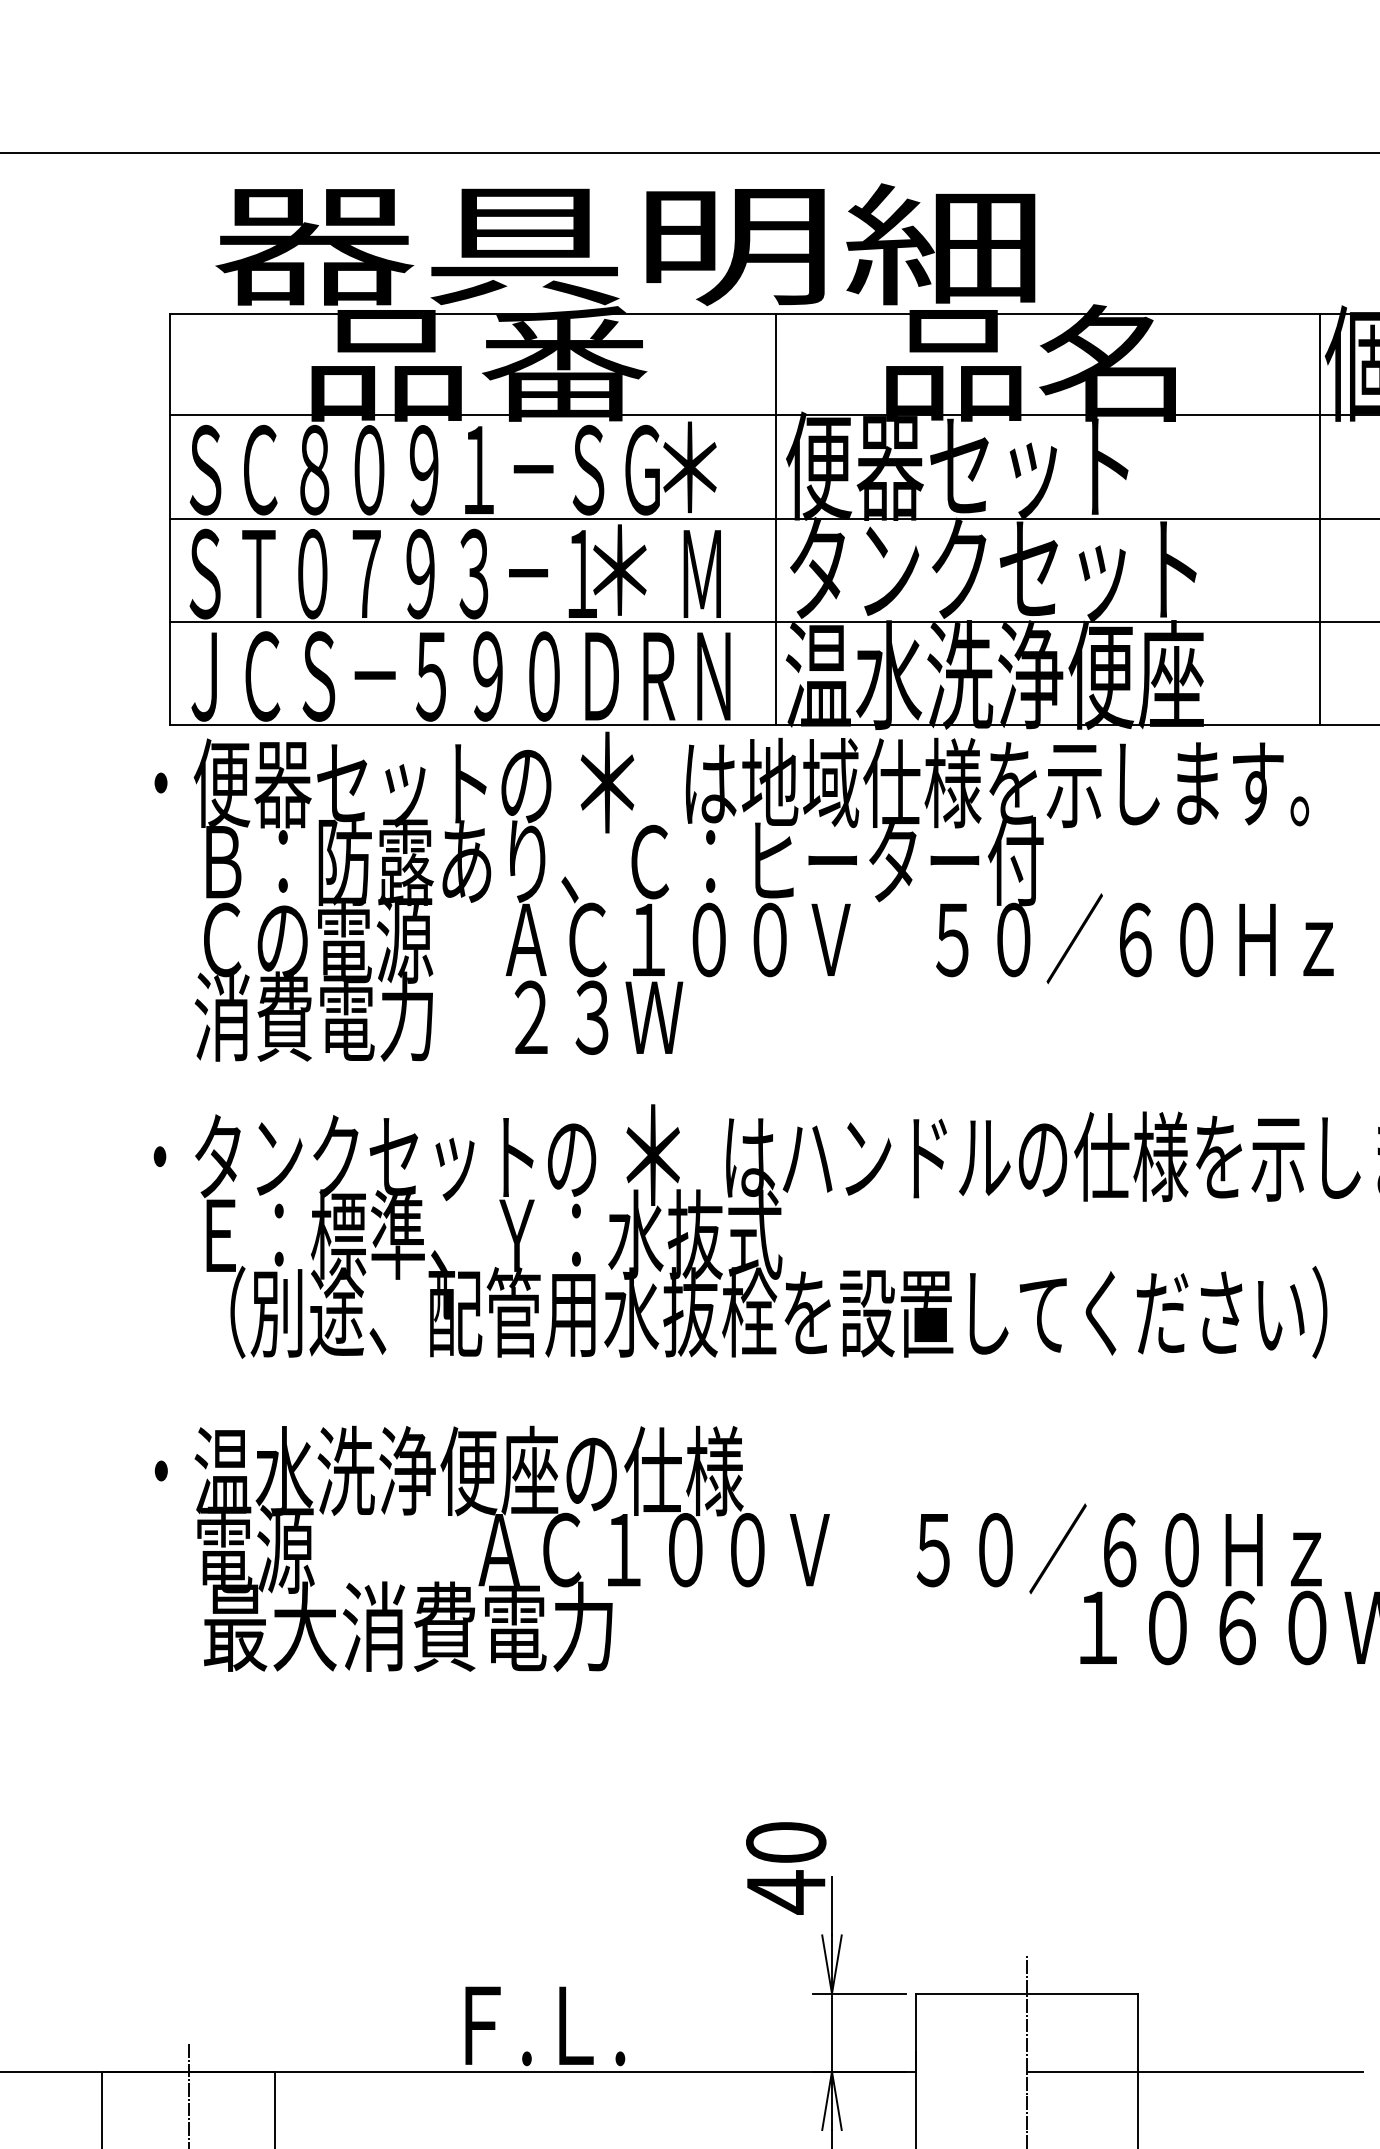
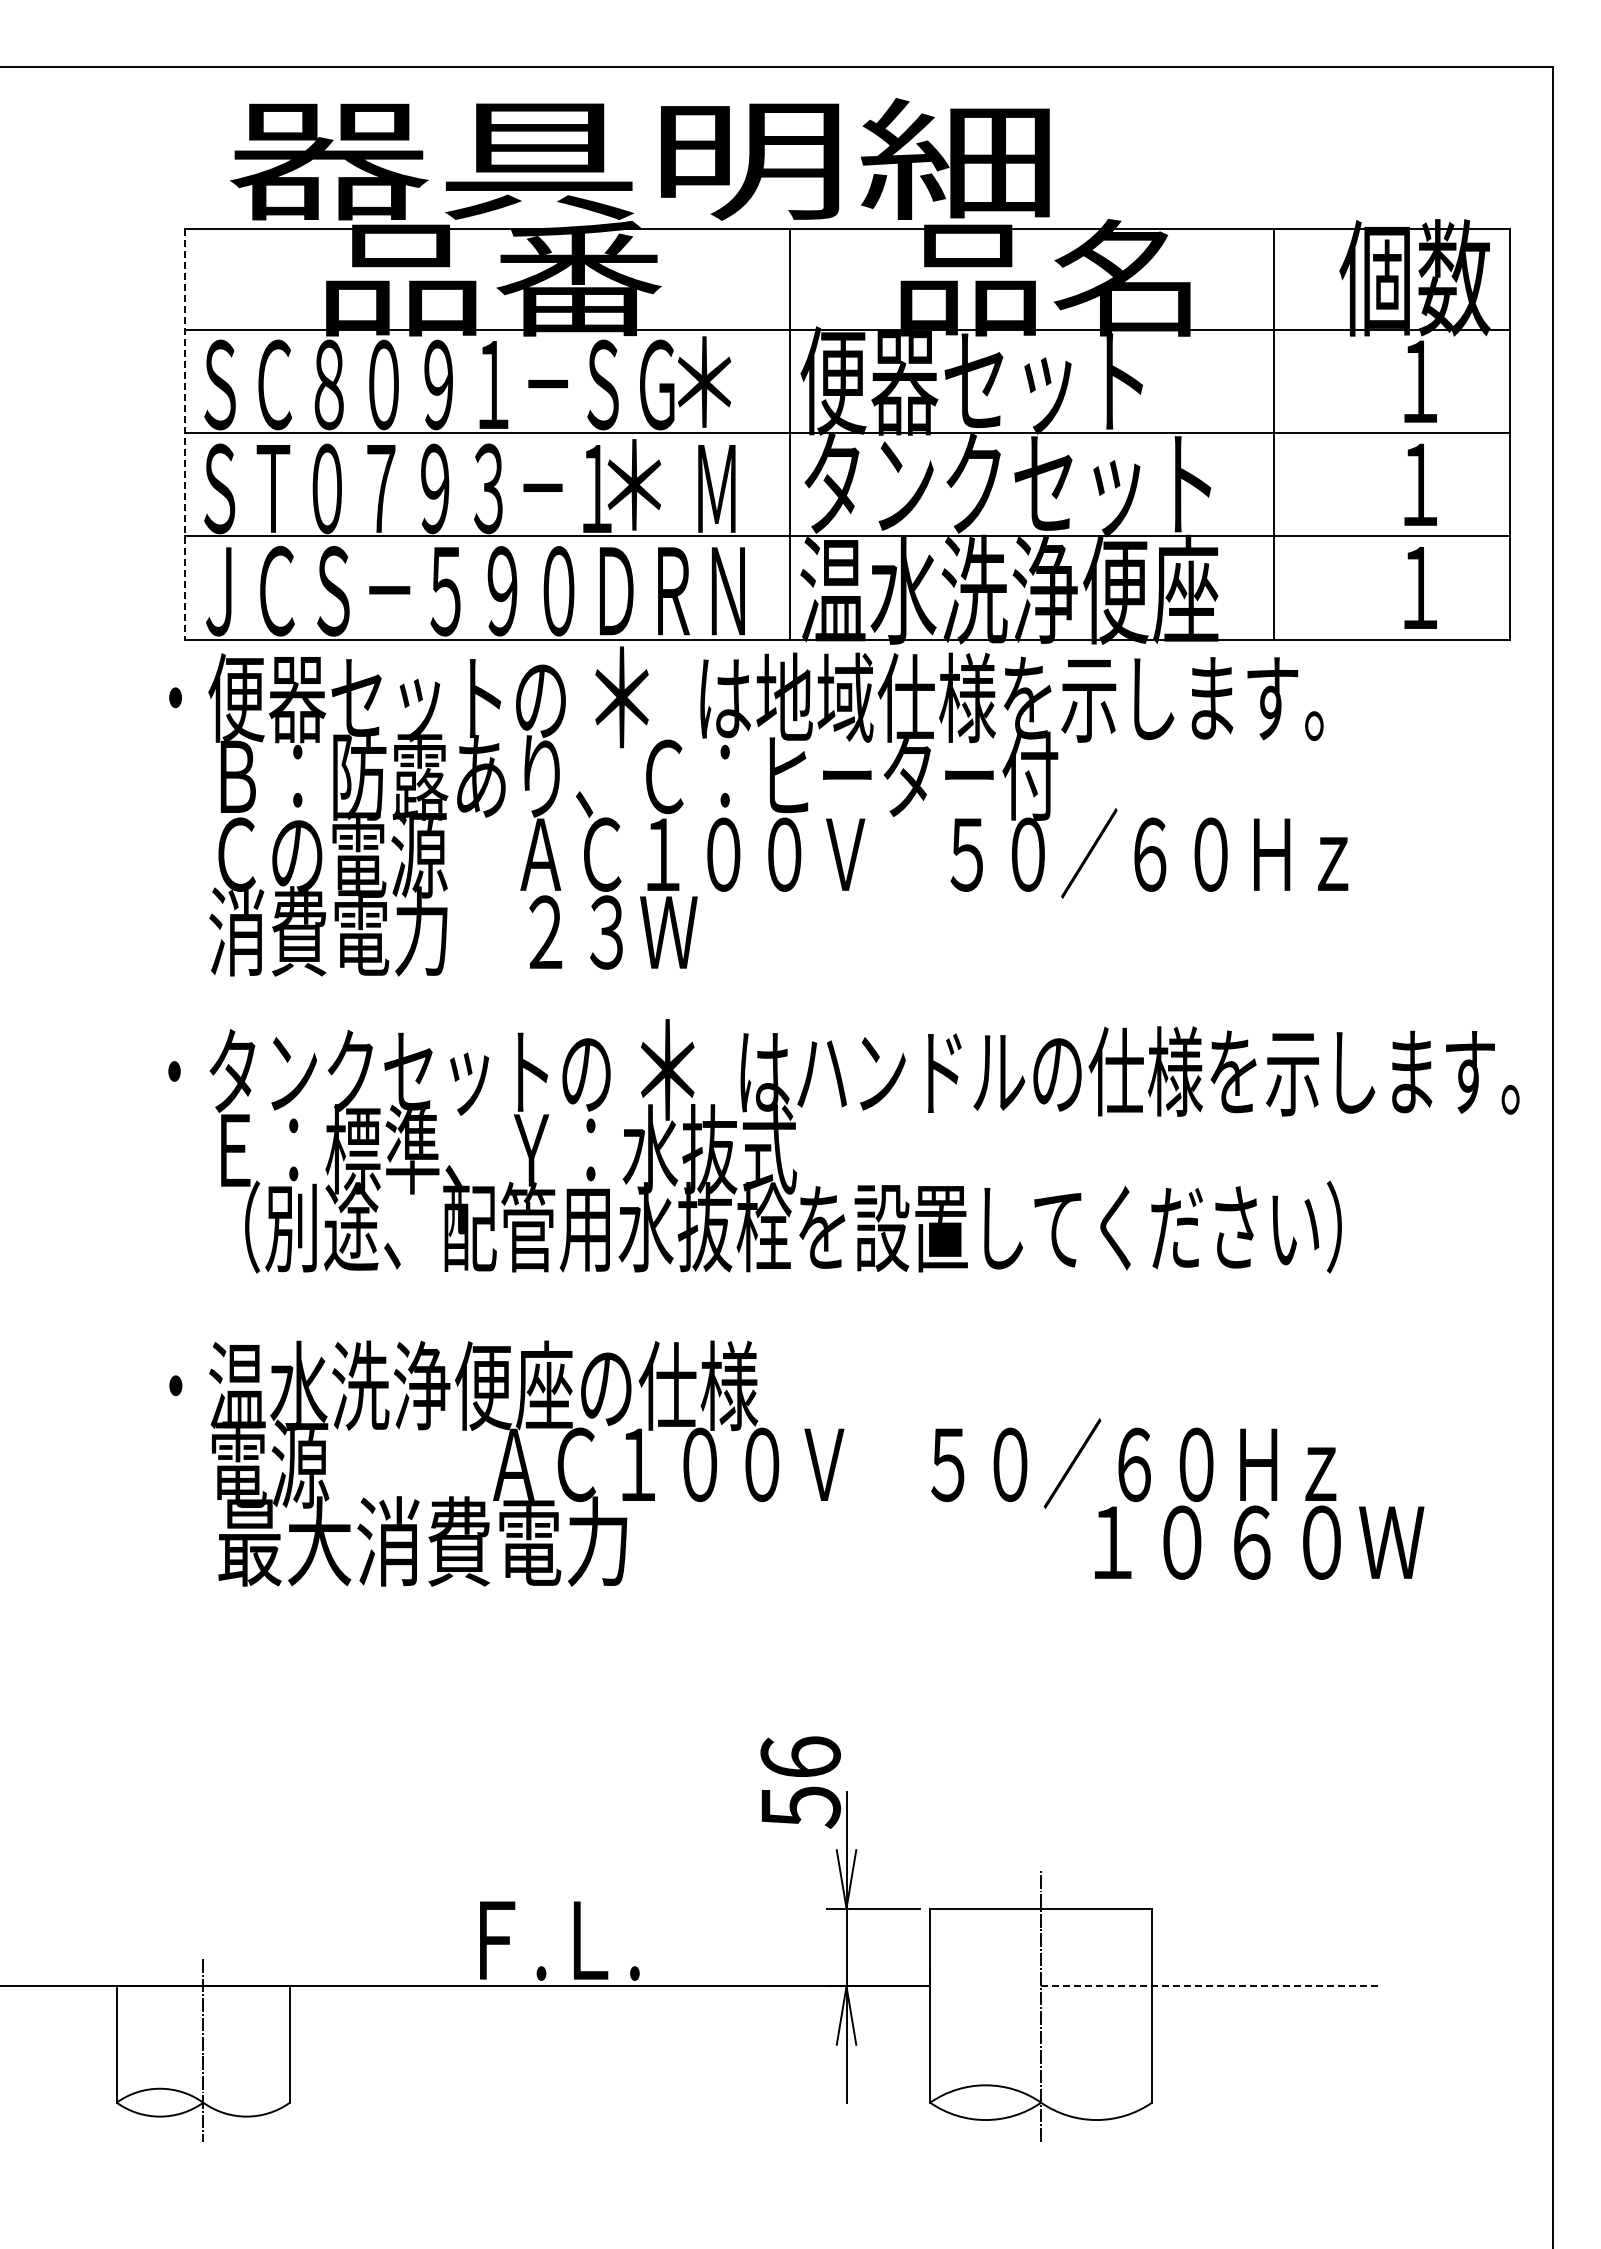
line: (169, 519) -> (184, 434), solid -> dashed
line: (1320, 519) -> (1274, 434), moved
text: (785, 1867) -> (800, 1782), 40 -> 56
line: (1194, 2071) -> (1209, 1986), solid -> dashed

